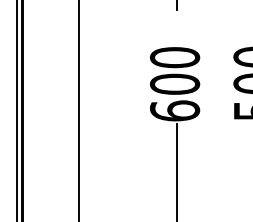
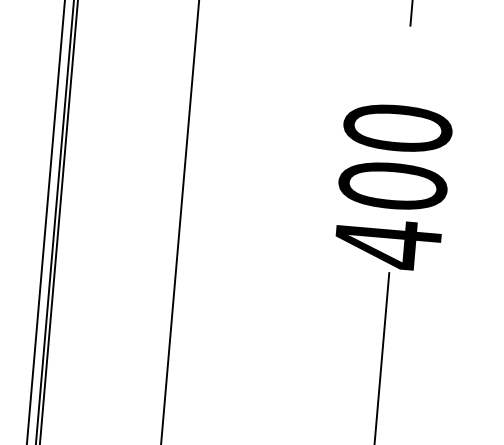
text: (174, 111) -> (386, 244), 600 -> 400

